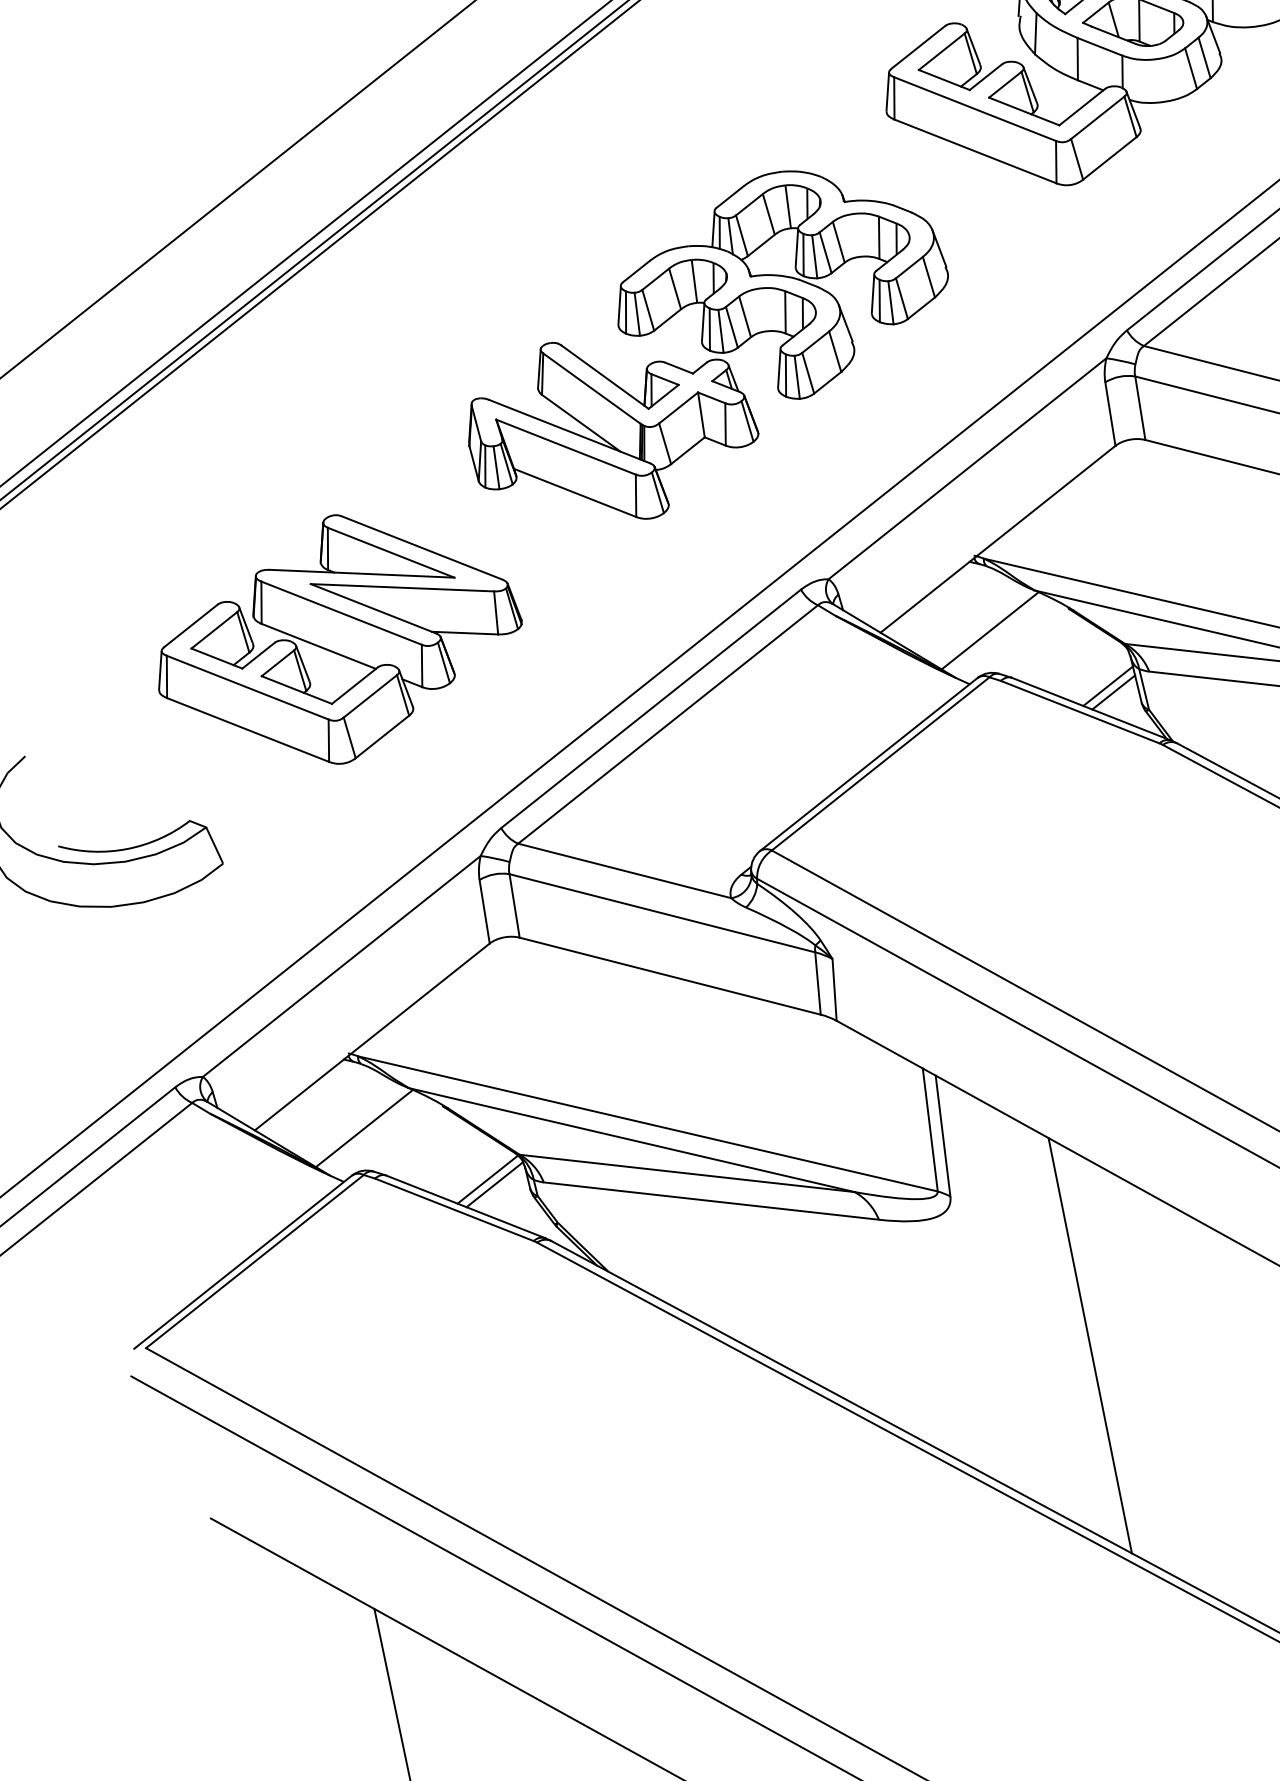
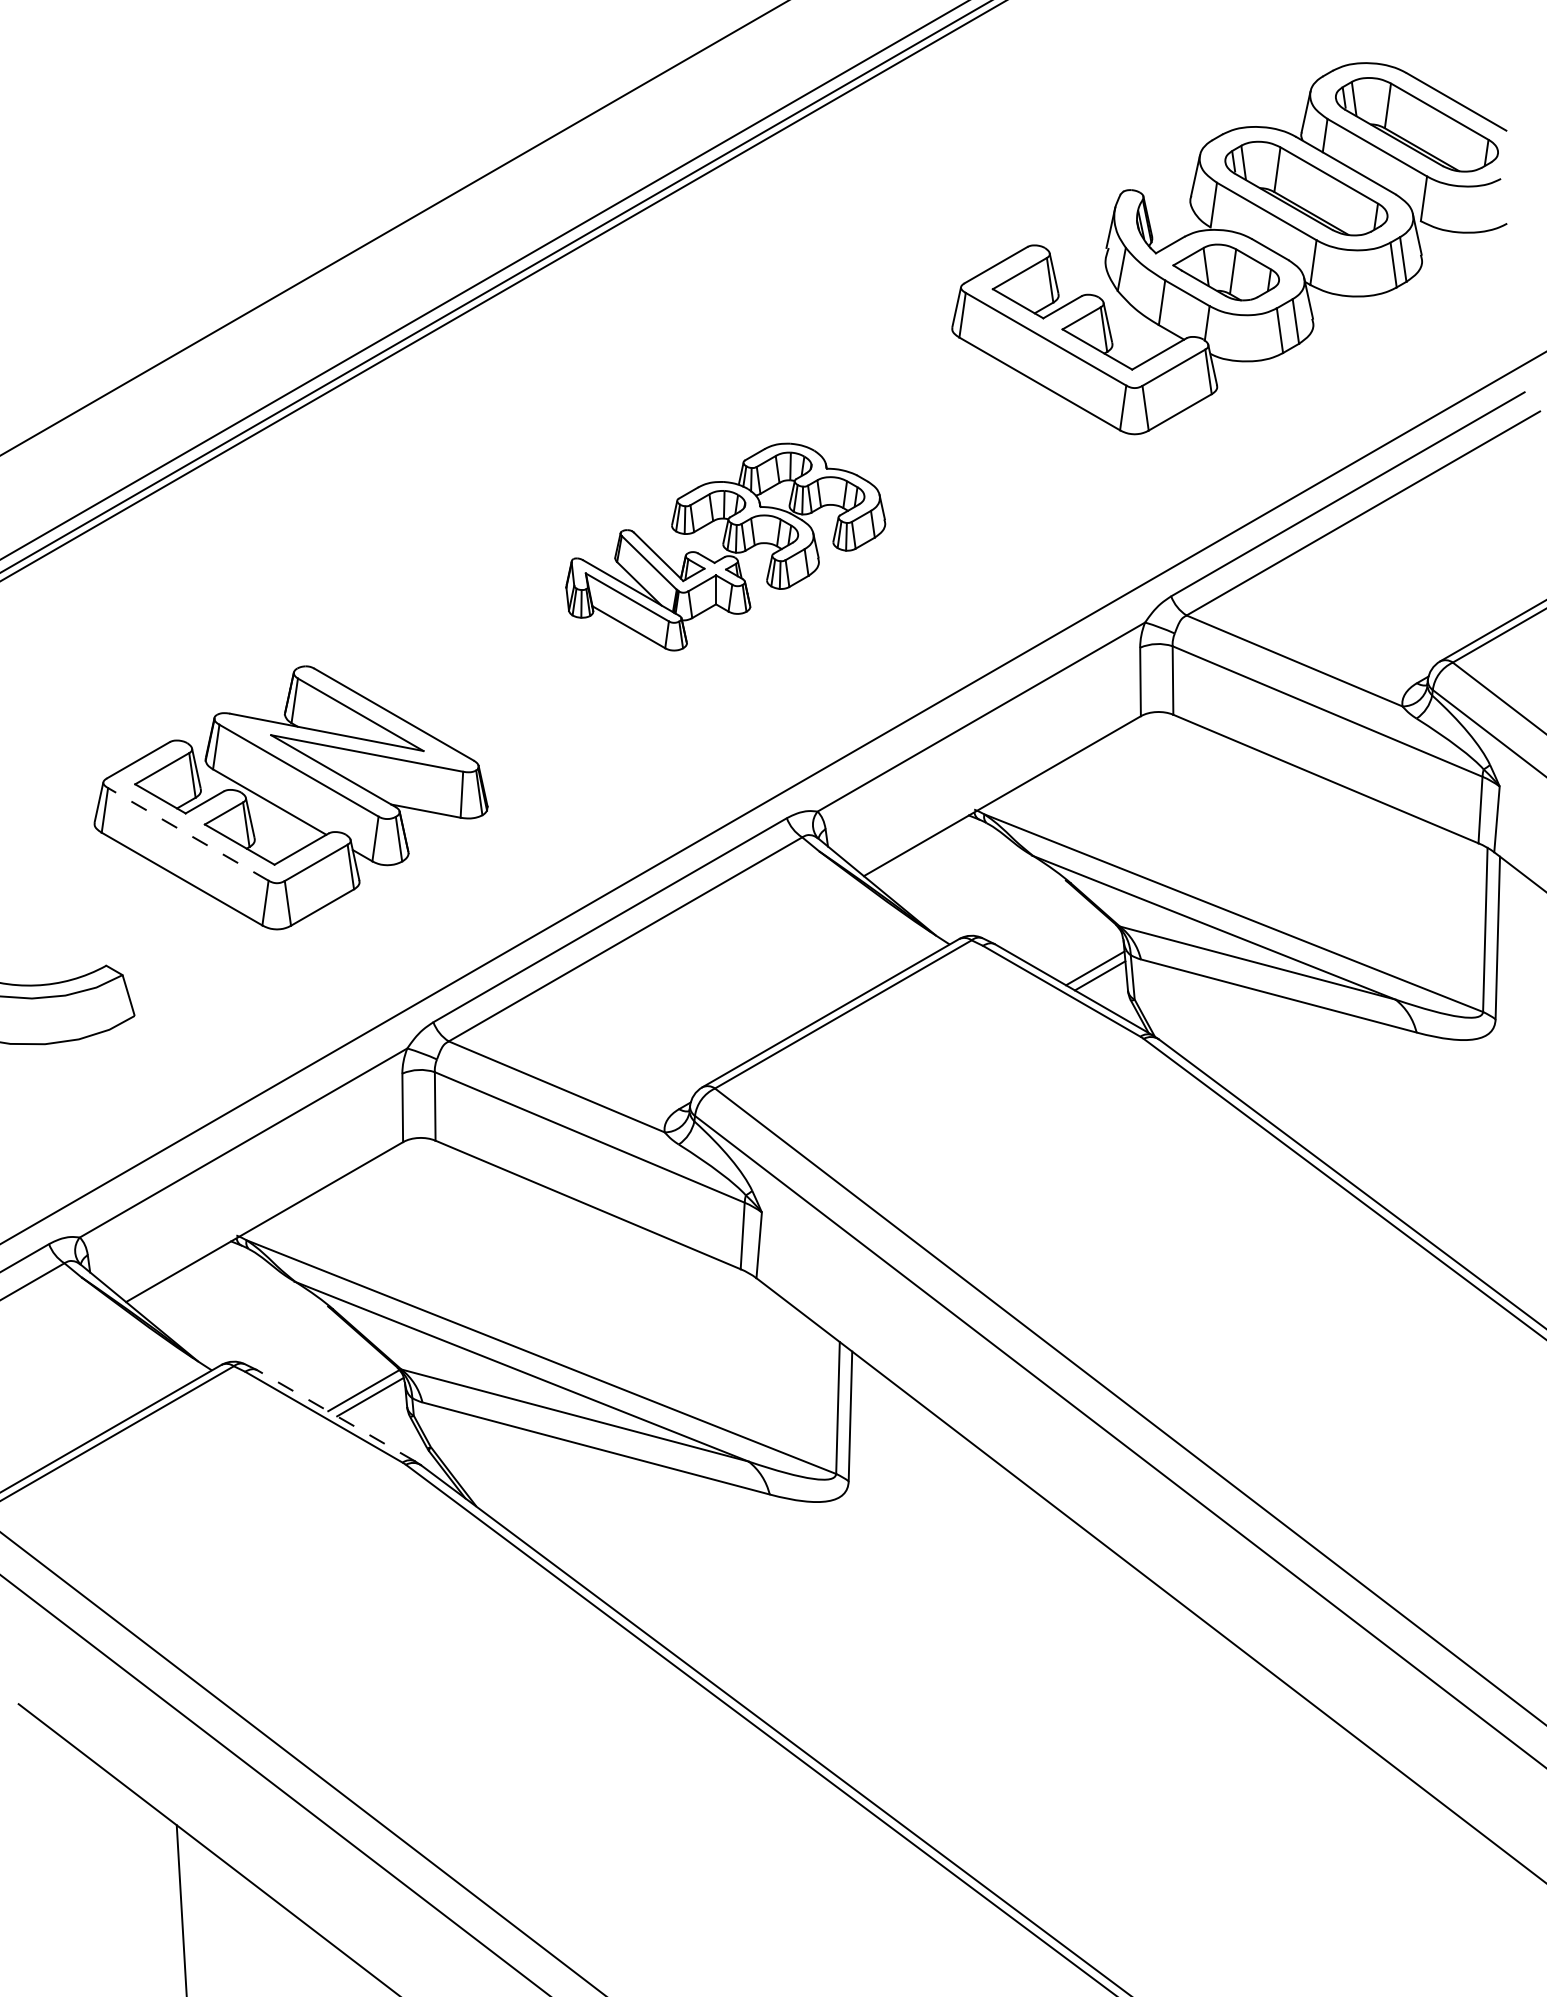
part: (706, 345) -> (725, 546), size x0.6
line: (989, 630) -> (979, 891), removed
line: (247, 687) -> (188, 834), solid -> dashed
line: (364, 1128) -> (241, 1317), removed
line: (464, 1206) -> (335, 1415), solid -> dashed
line: (1090, 1345) -> (972, 1660), removed

